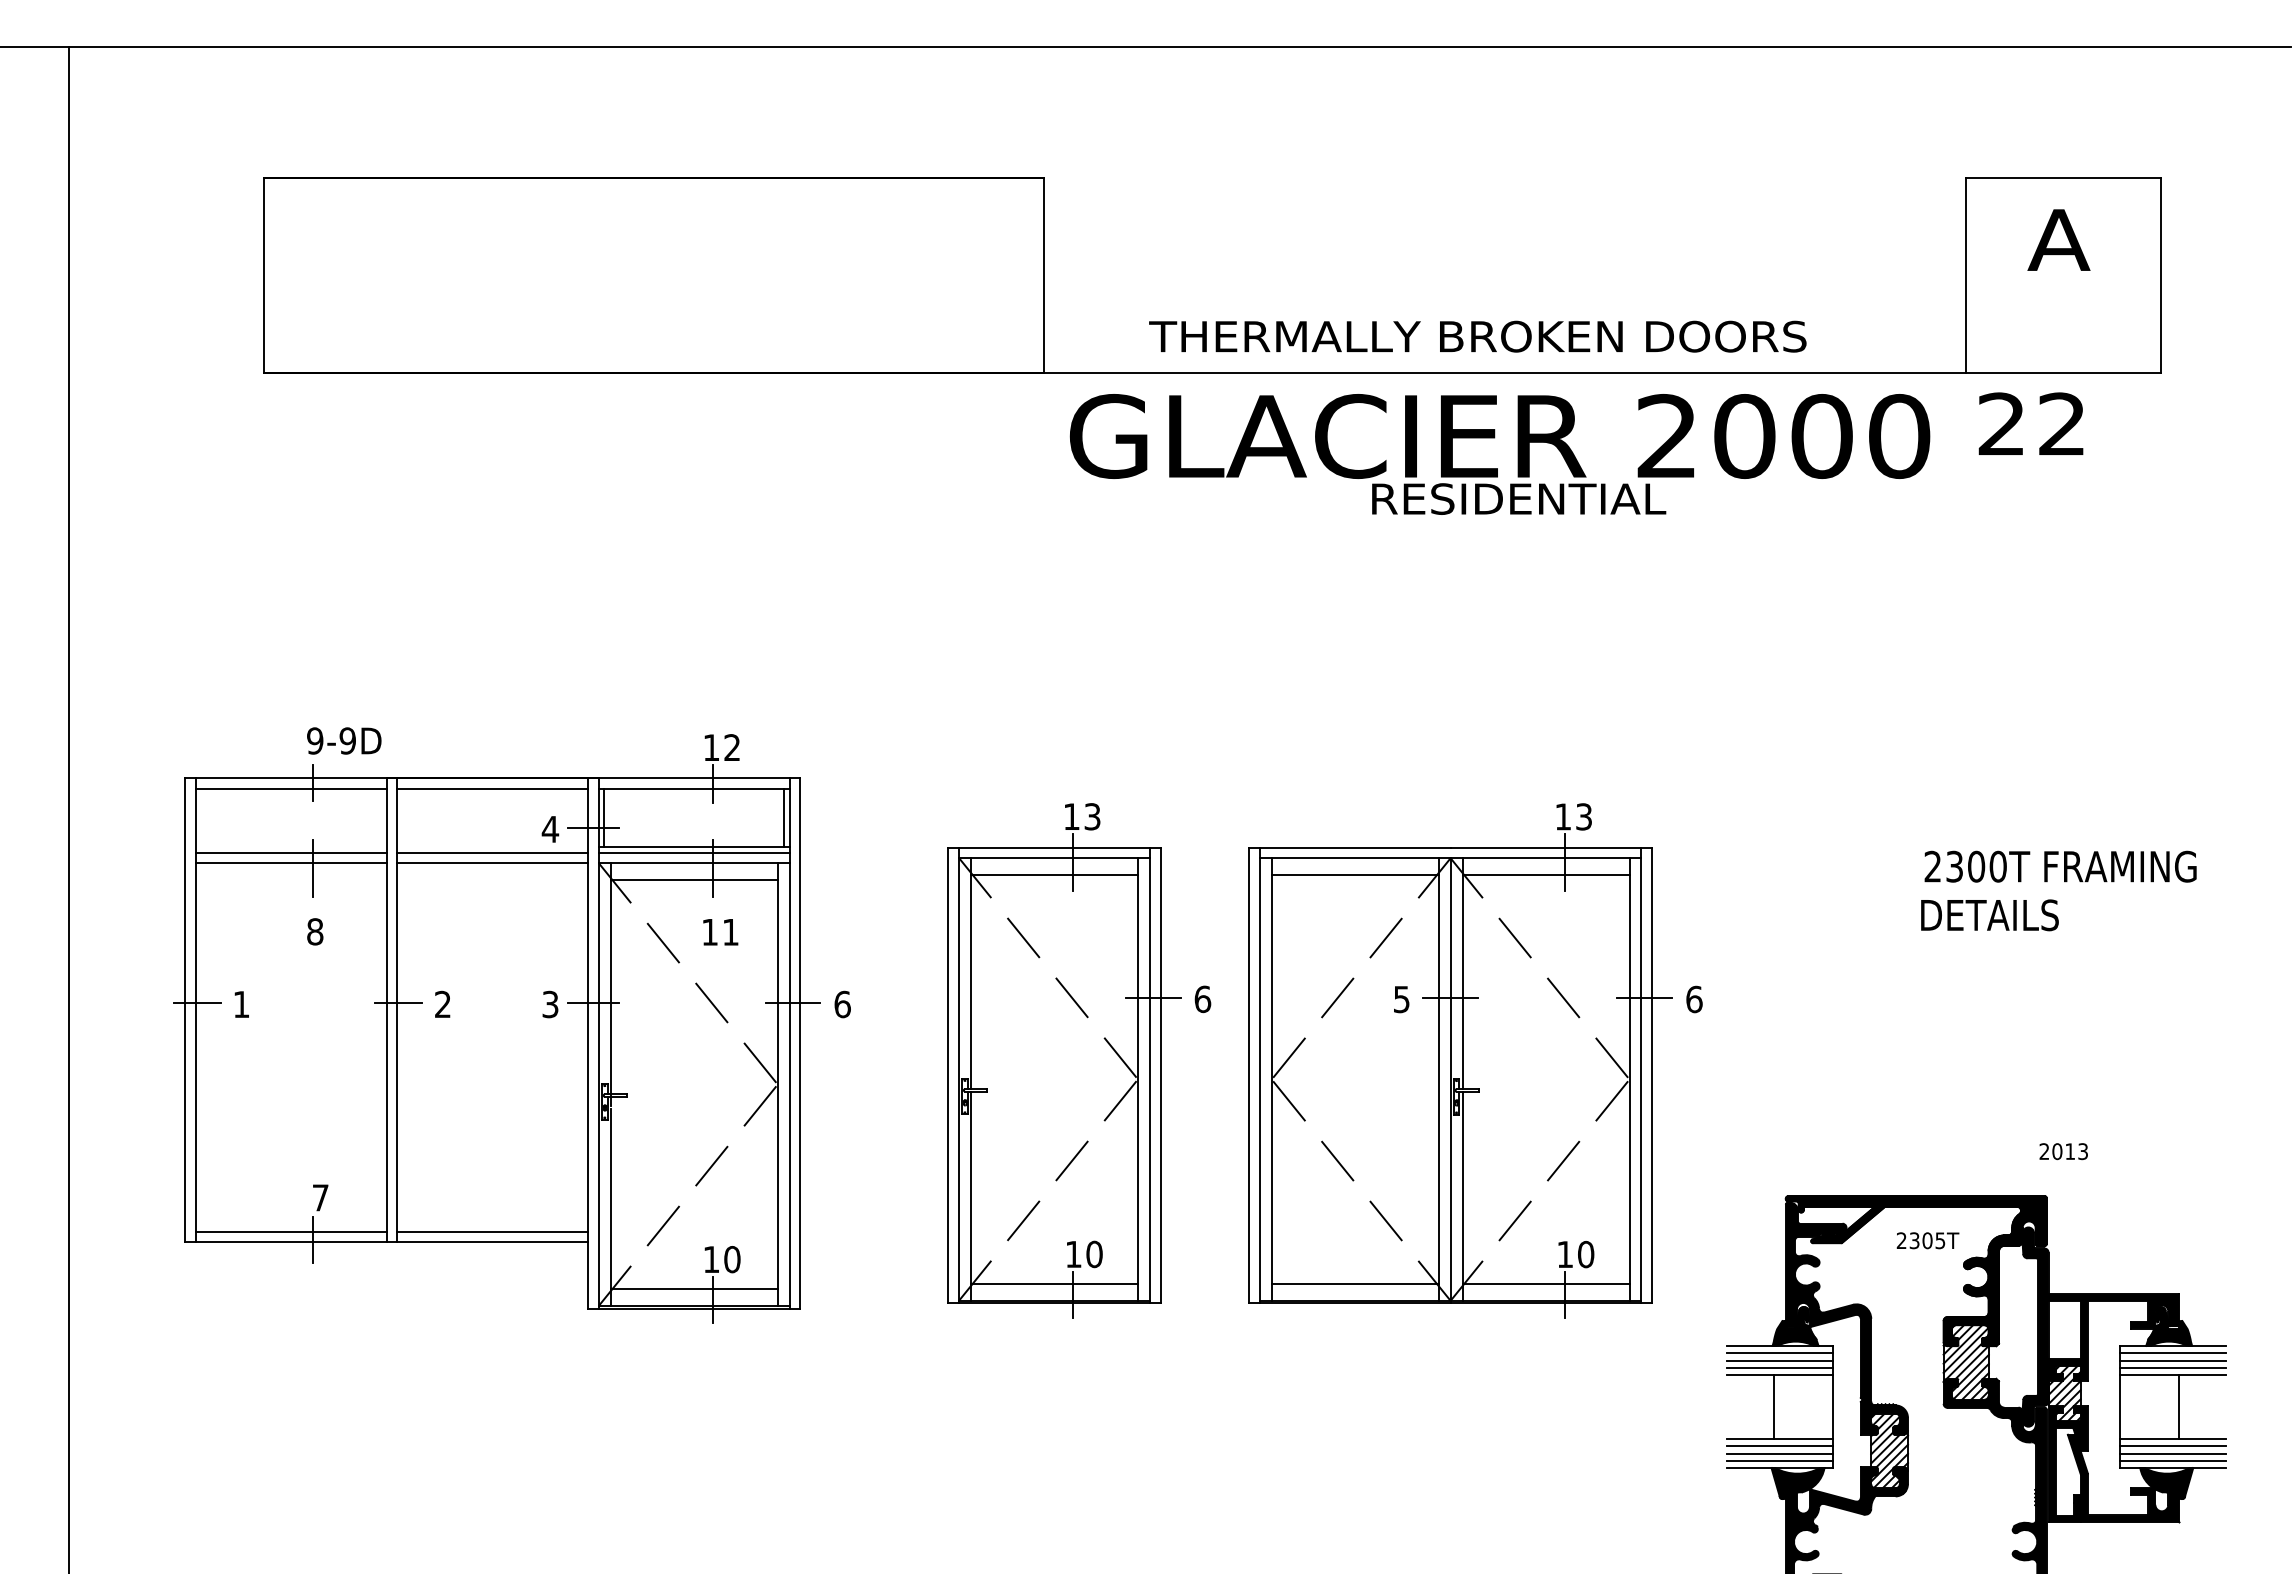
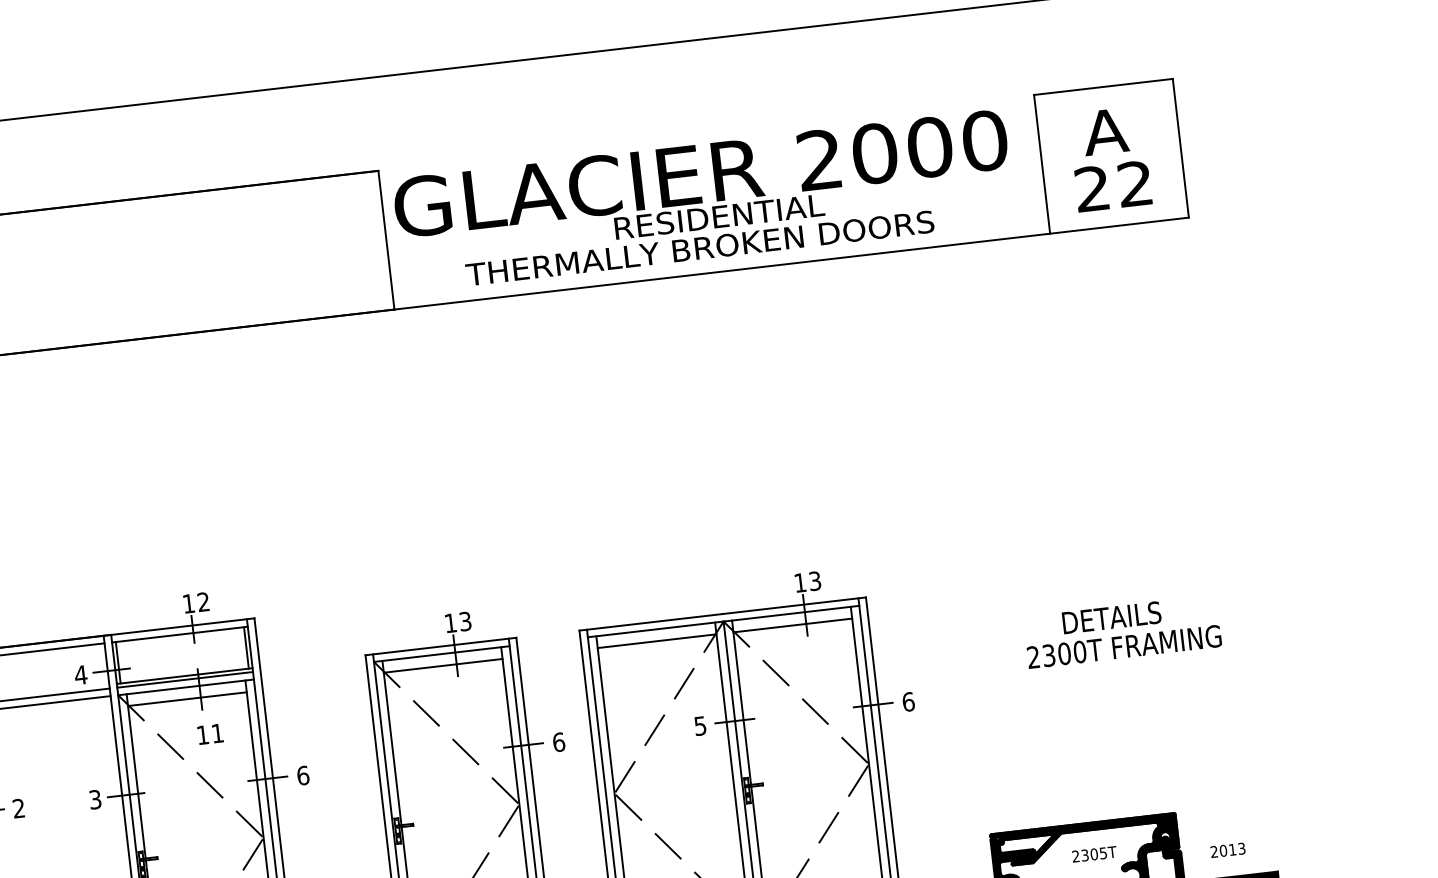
text: (2030, 423) -> (1112, 186), moved
text: (1499, 454) -> (702, 186), moved
text: (2060, 866) -> (1124, 646), moved
text: (2063, 1151) -> (1227, 850), moved

